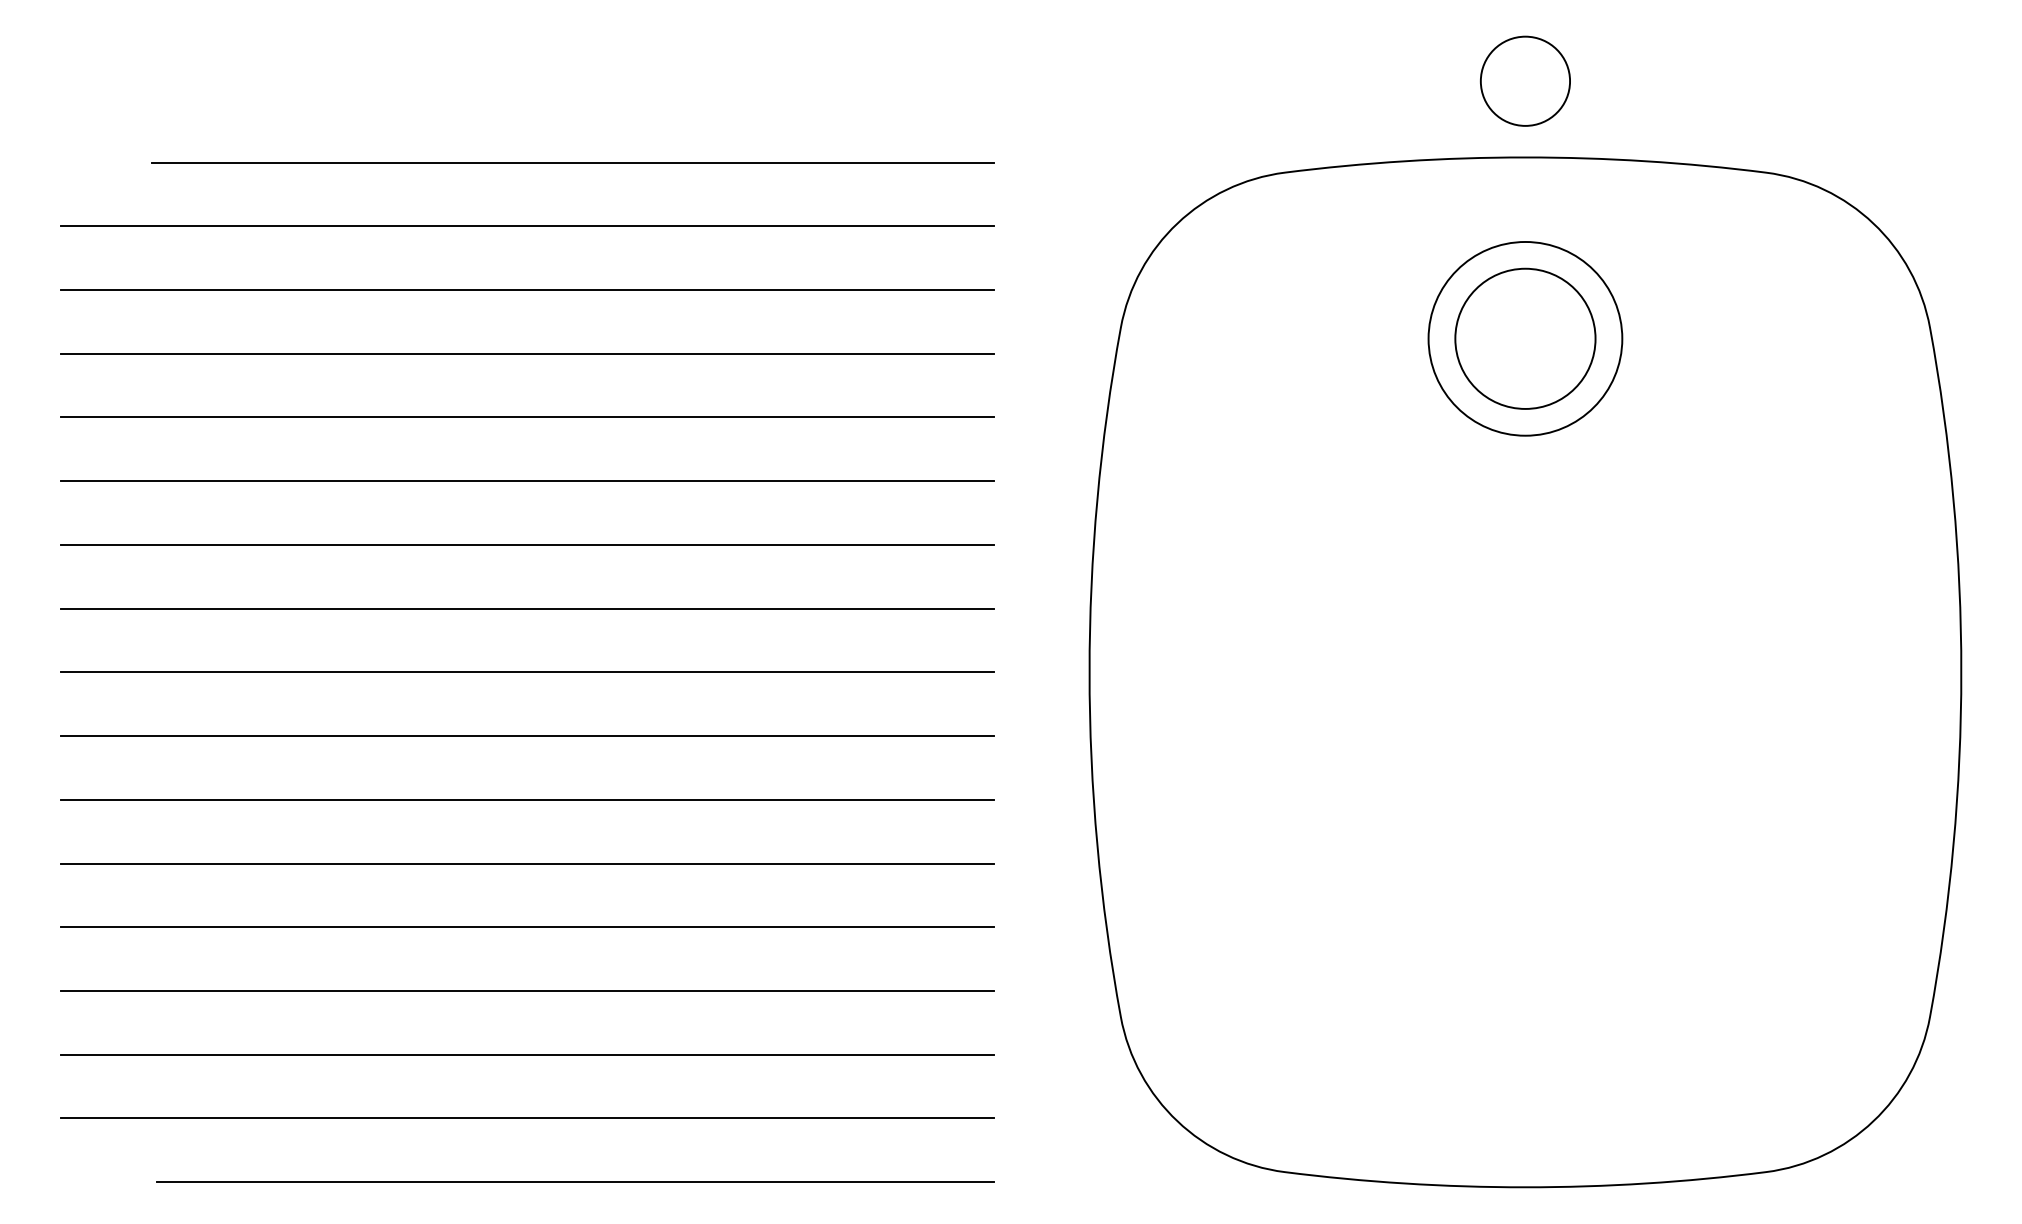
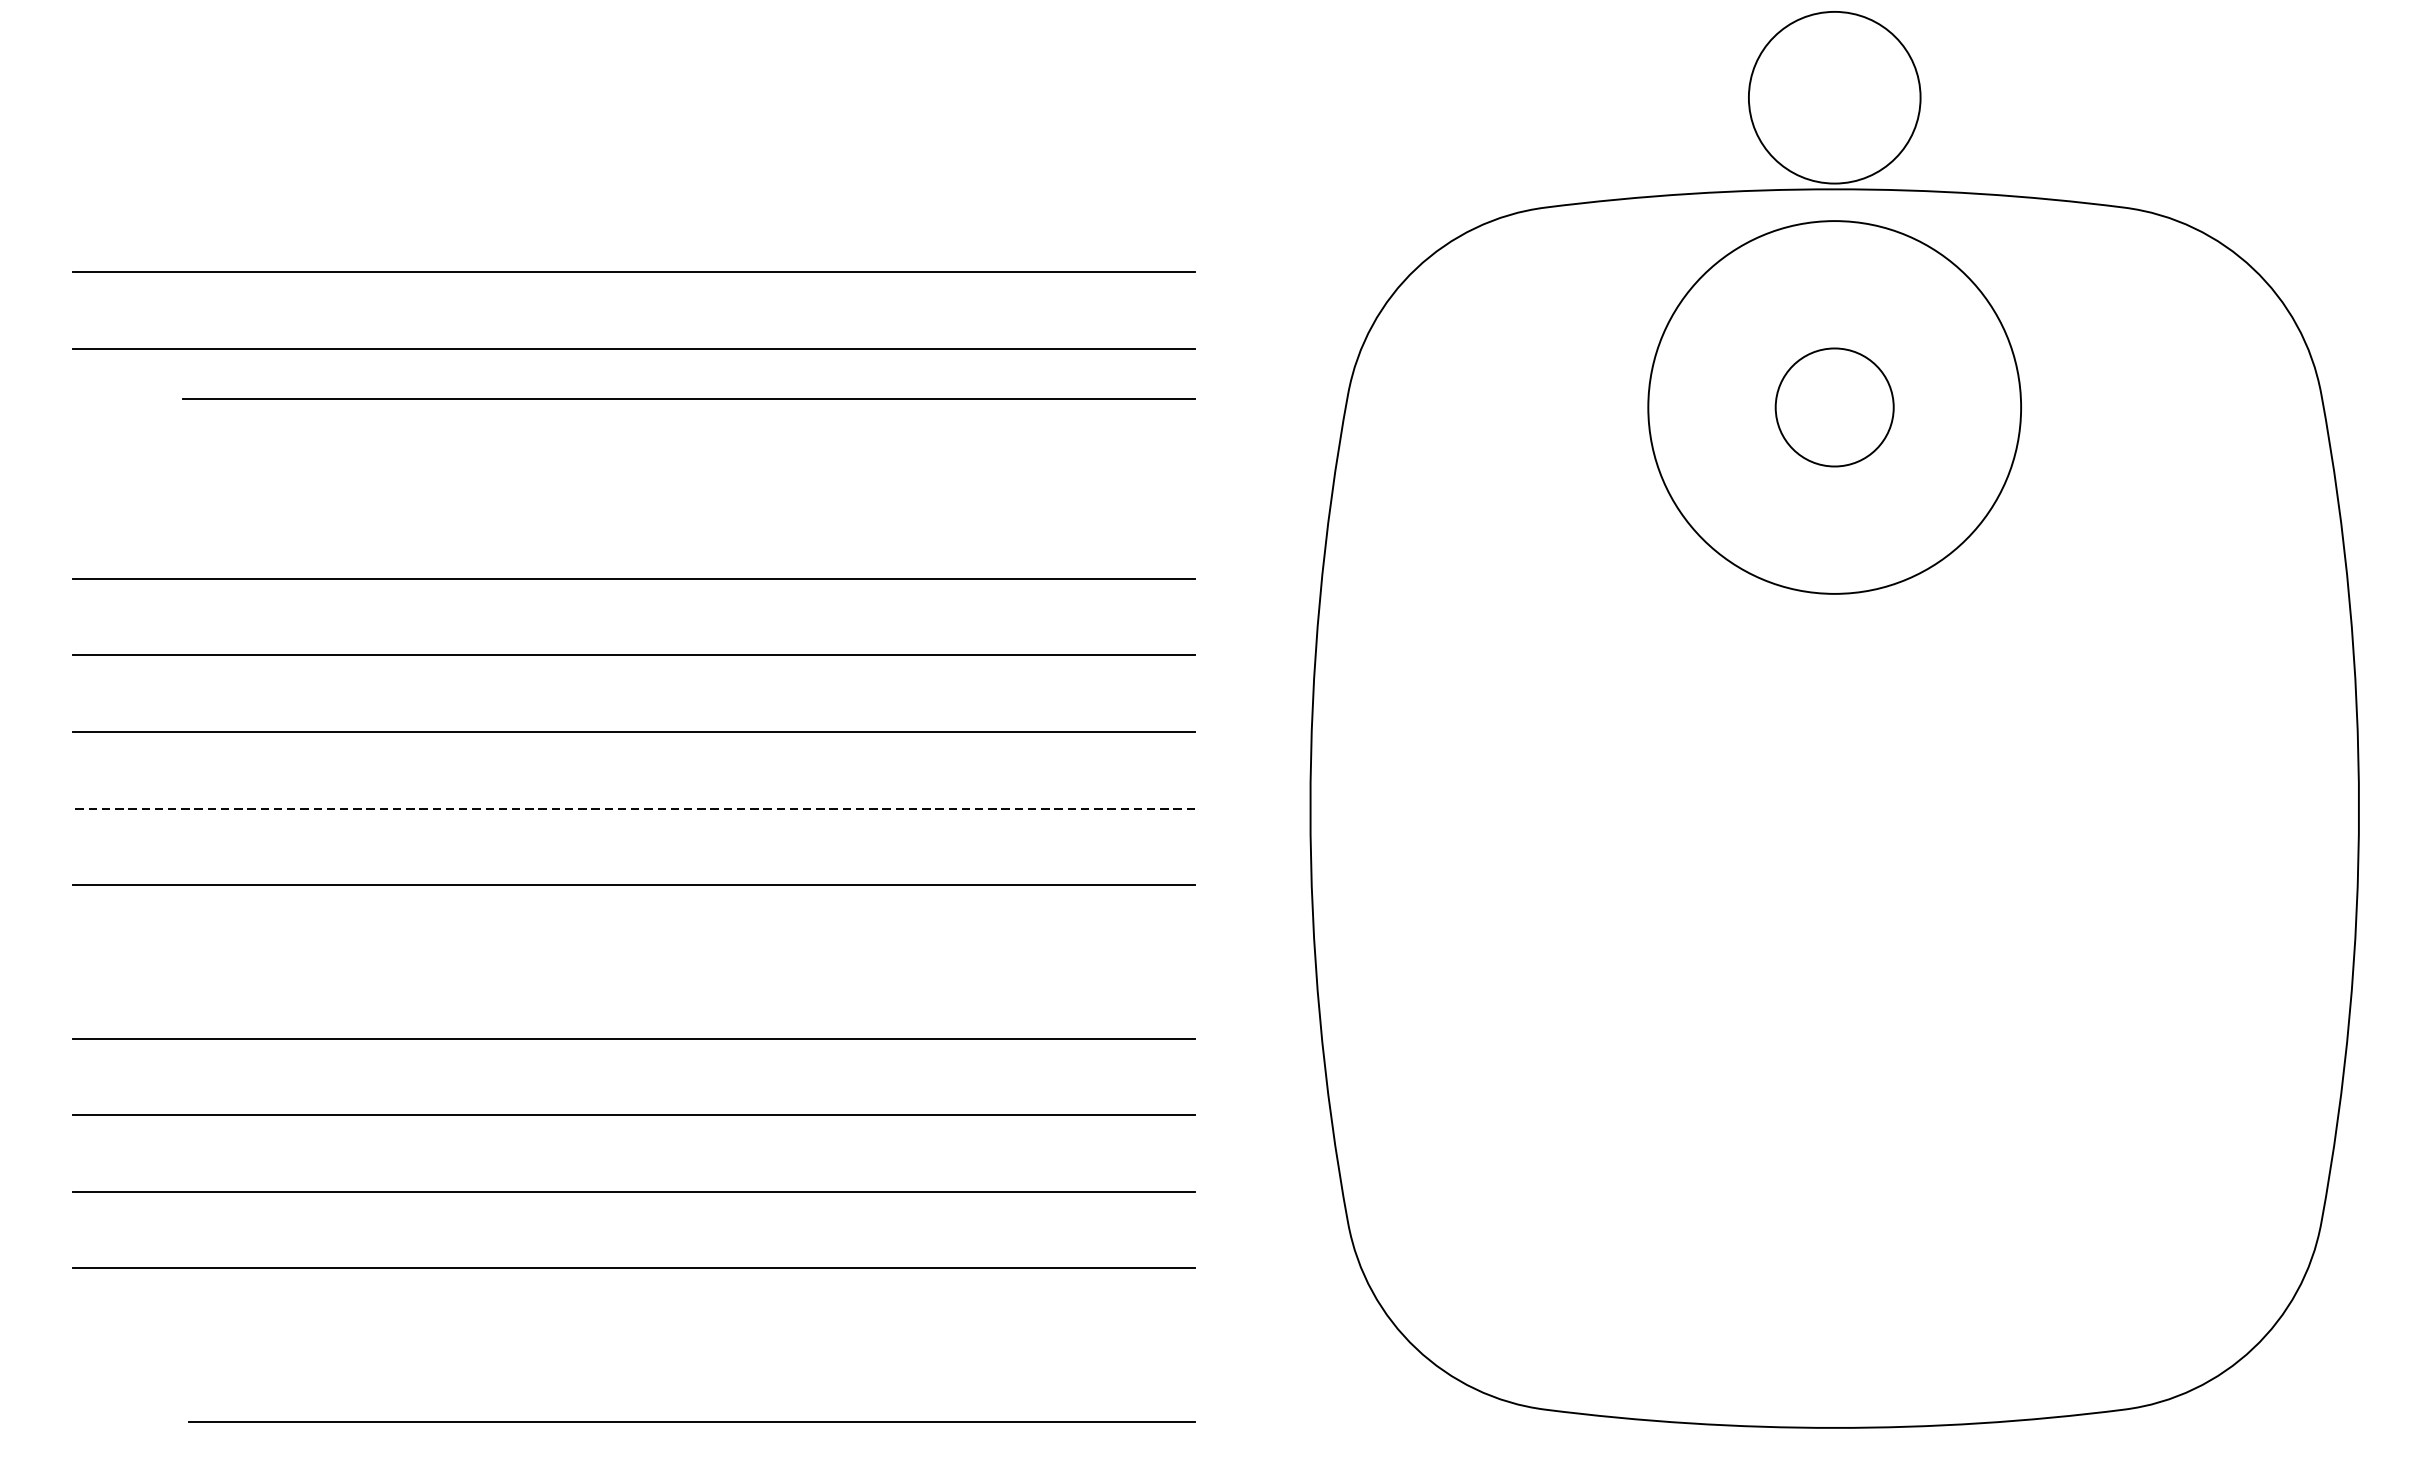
circle: (1525, 80) -> (1834, 96), size x1.6
line: (572, 162) -> (688, 398), moved
circle: (1525, 338) -> (1834, 407), size x0.7
circle: (1525, 338) -> (1834, 407), size x1.6
line: (526, 353) -> (633, 425), removed
line: (526, 417) -> (633, 502), removed
line: (526, 672) -> (633, 808), solid -> dashed
line: (526, 799) -> (633, 961), removed
line: (527, 1117) -> (634, 1343), removed

